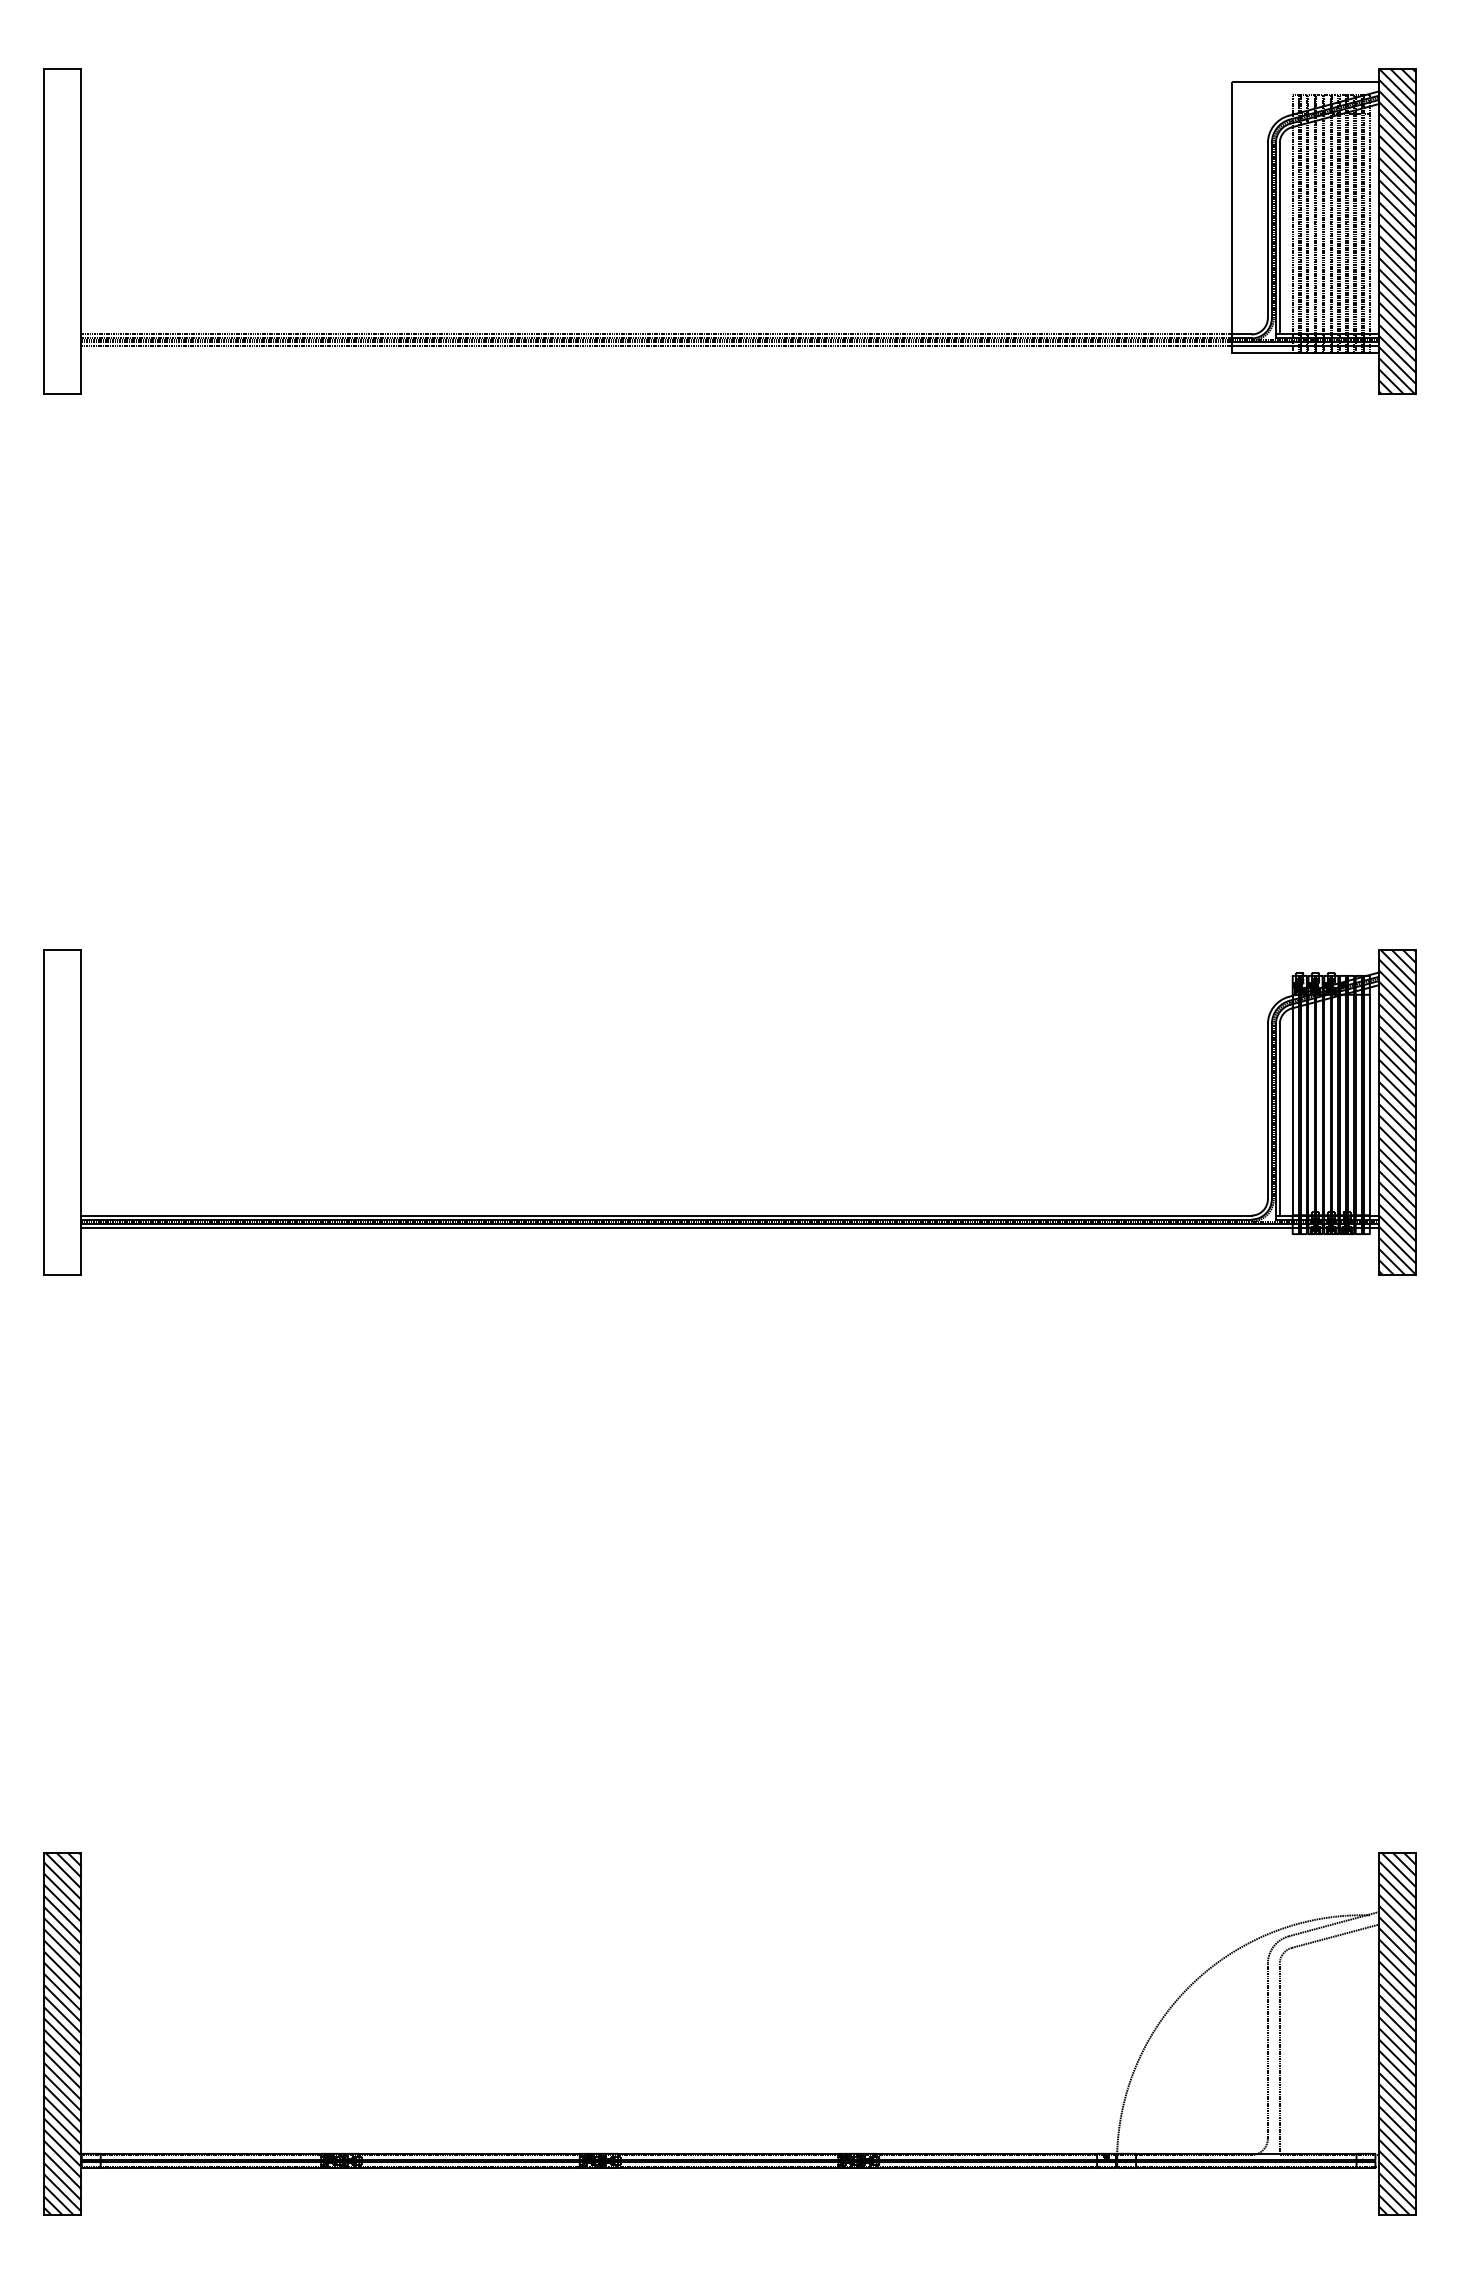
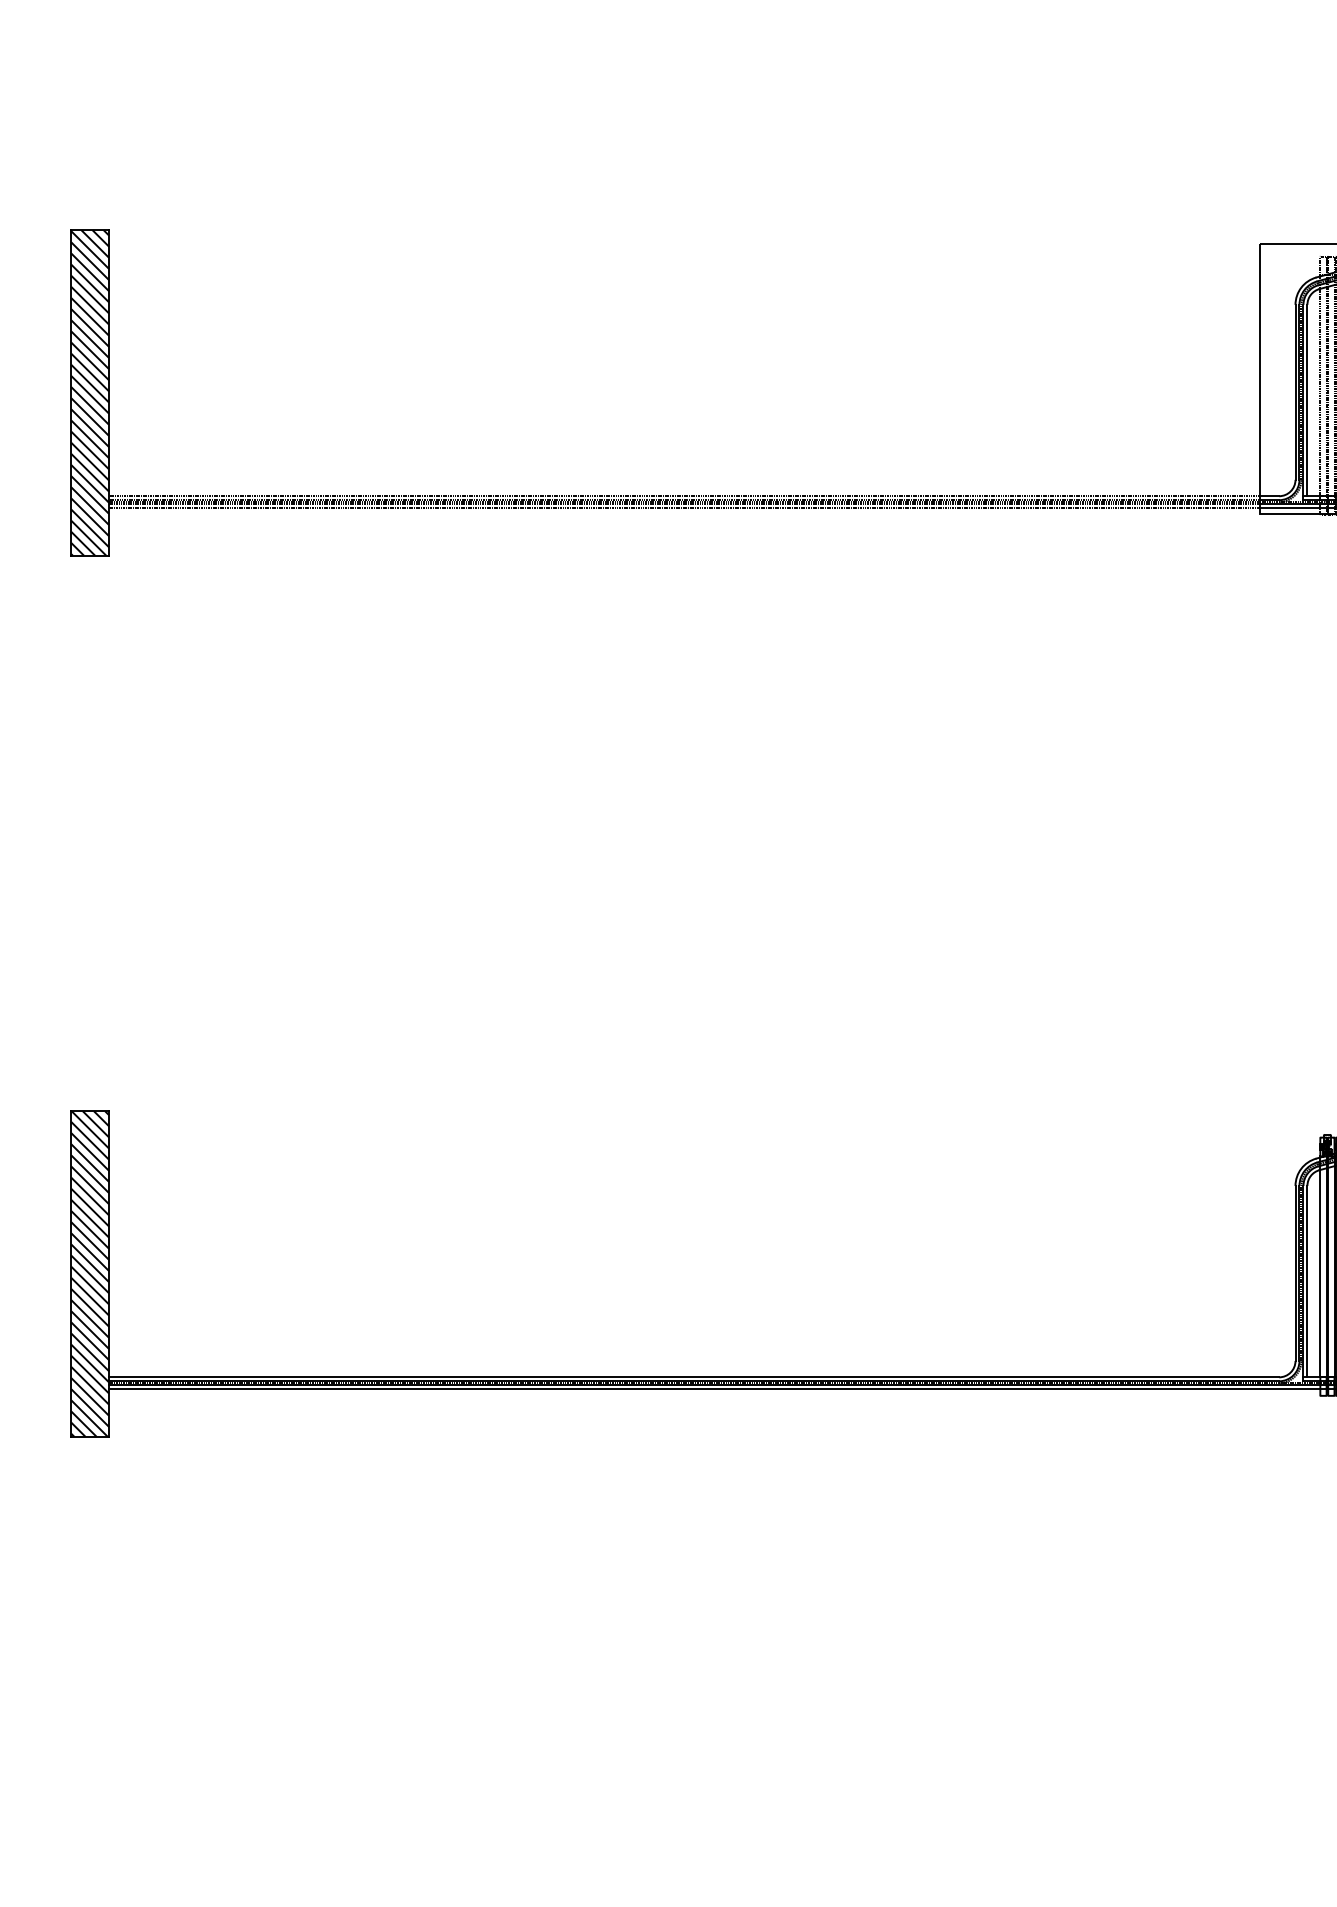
hatch: (62, 230) -> (90, 392), added
hatch: (62, 1112) -> (90, 1274), added

